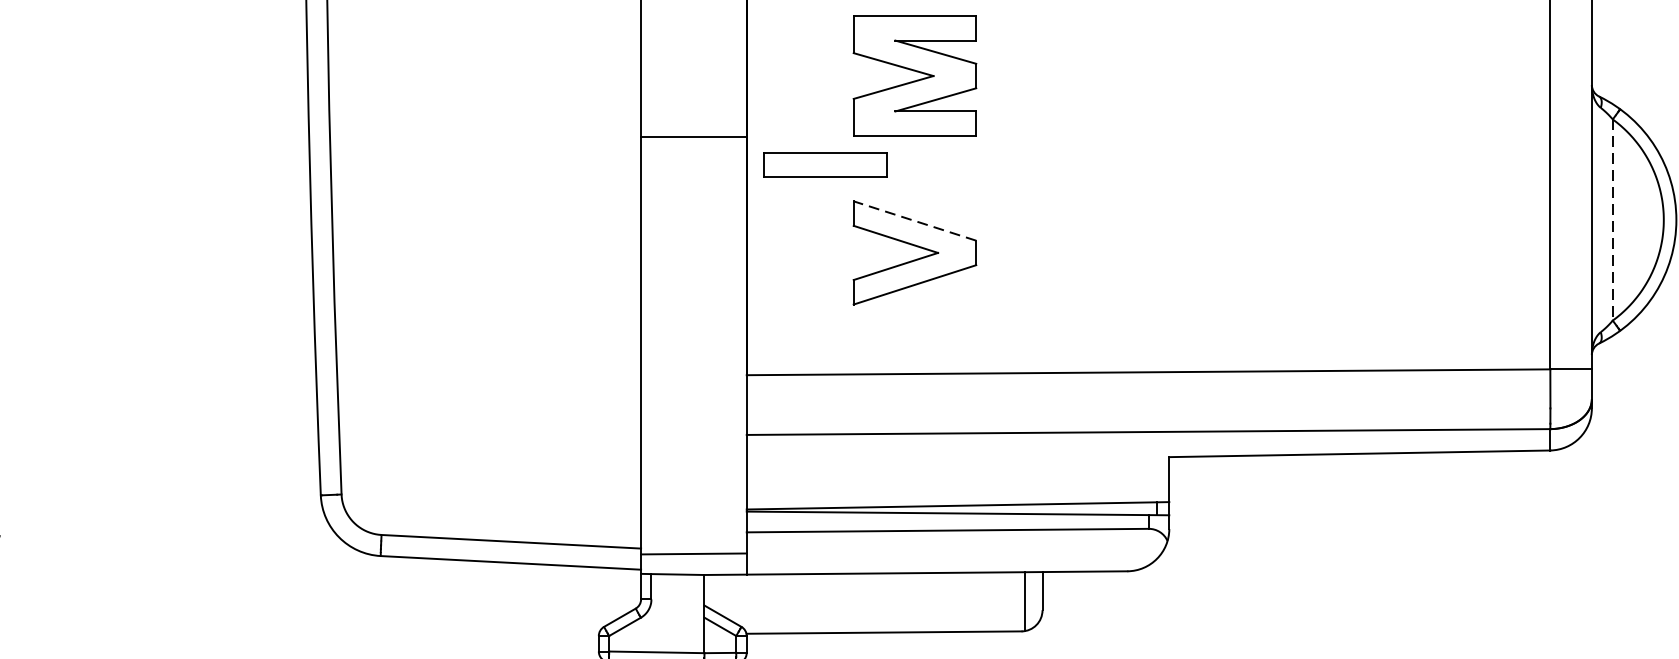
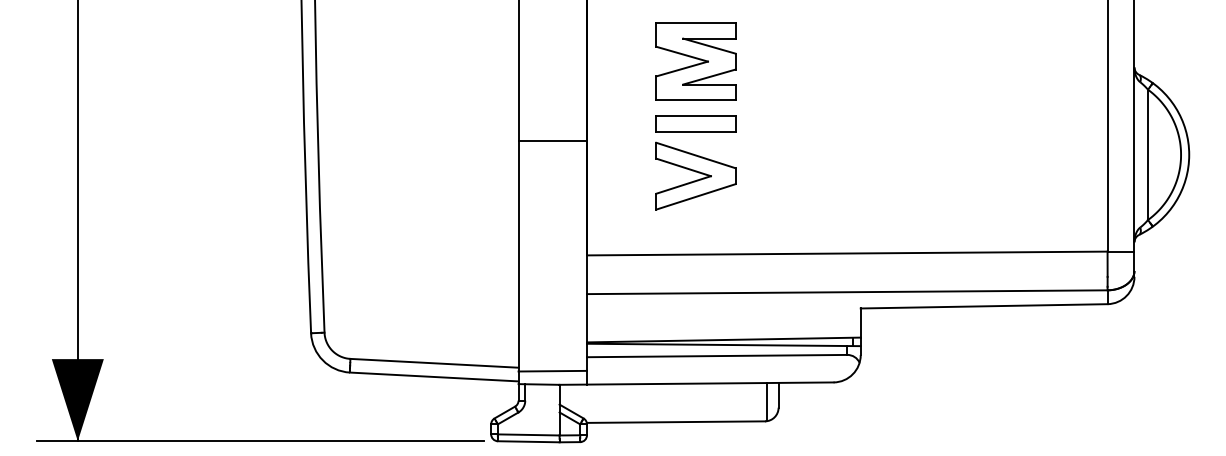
line: (693, 137) -> (552, 141), moved
part: (824, 163) -> (695, 123), moved
line: (914, 220) -> (695, 155), dashed -> solid
line: (1613, 220) -> (1148, 155), dashed -> solid

